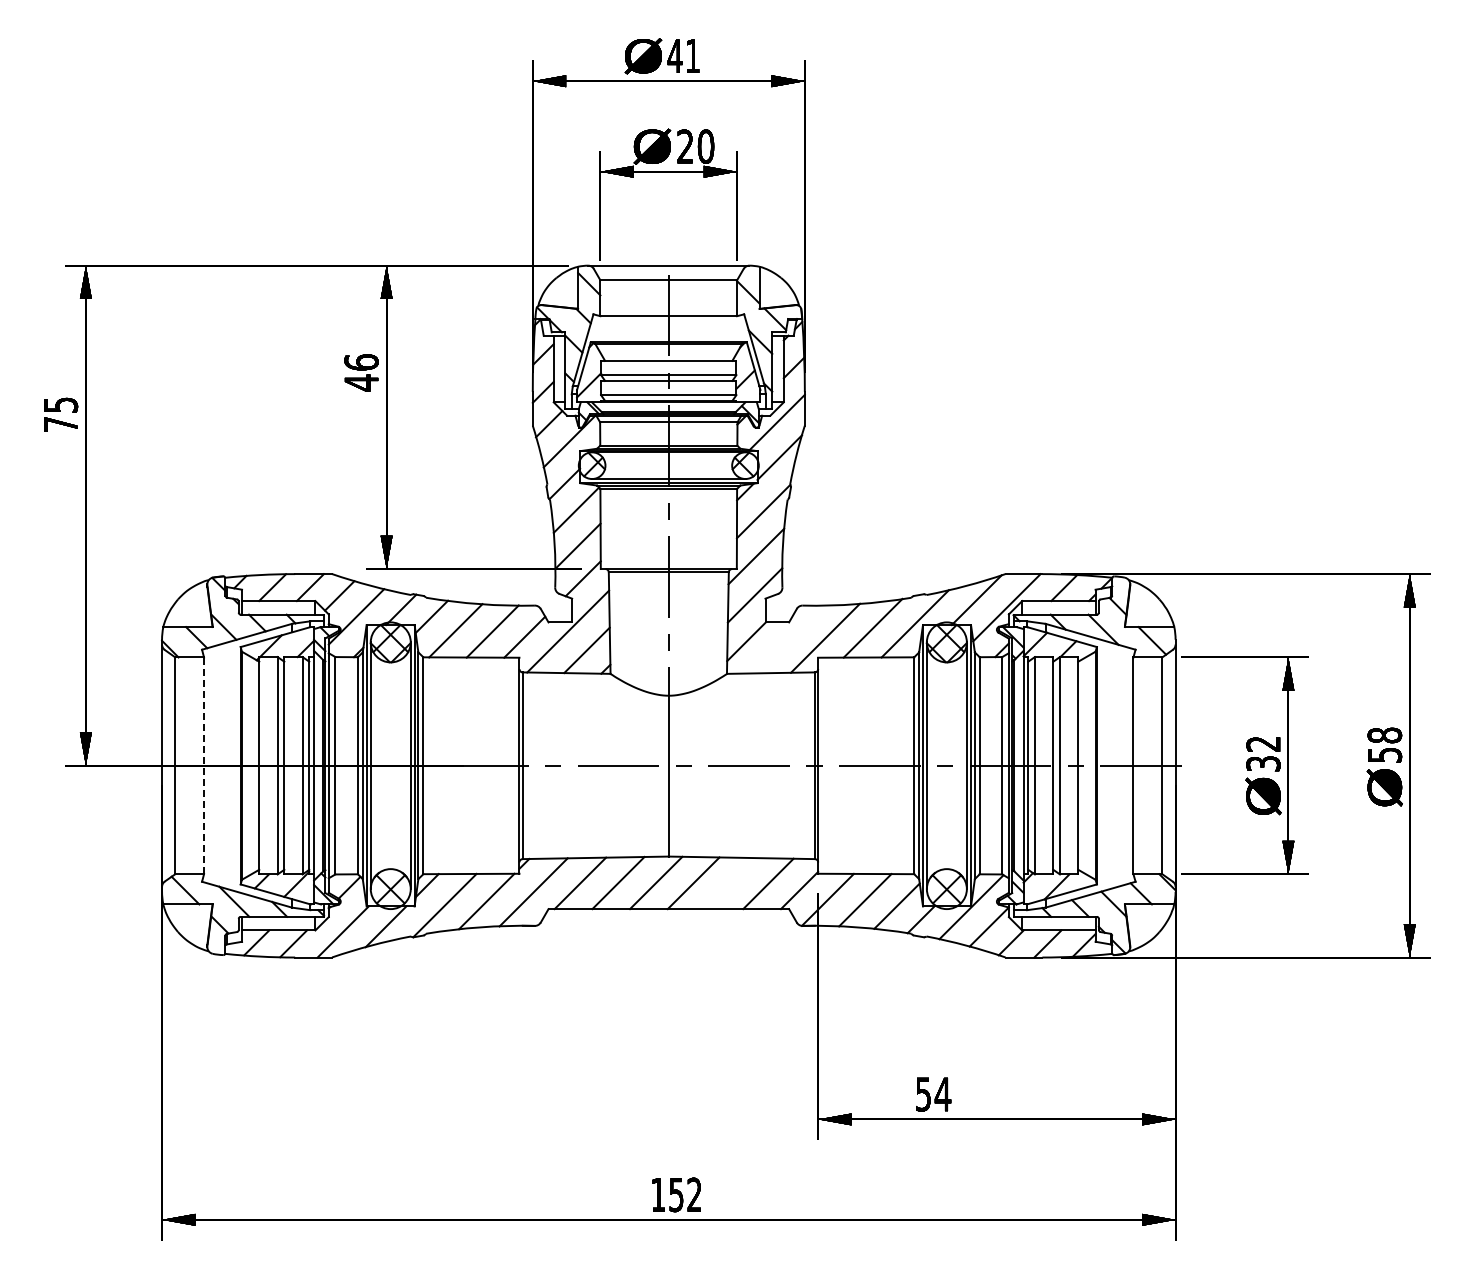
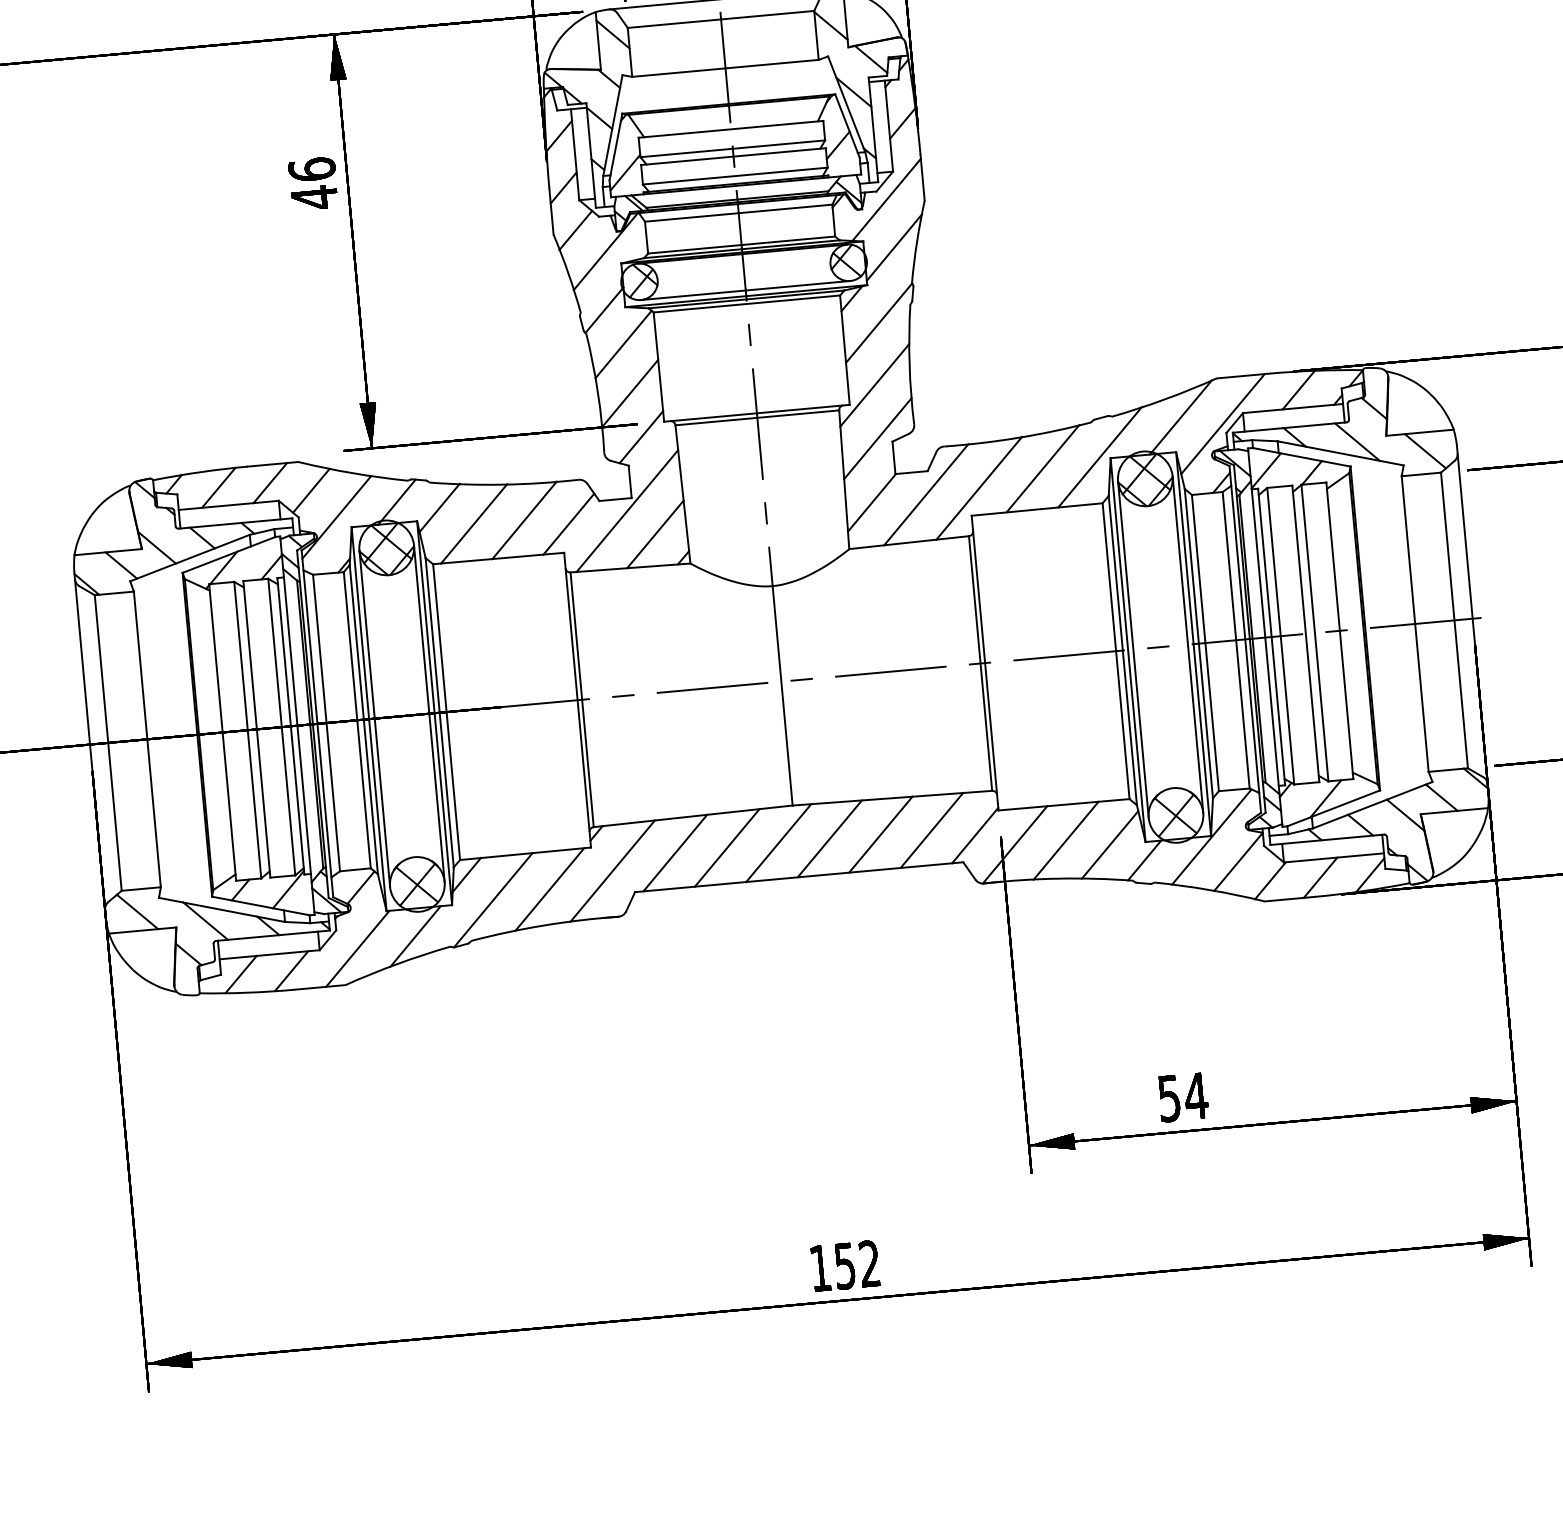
line: (786, 639) -> (926, 494), added
line: (204, 765) -> (147, 738), dashed -> solid
line: (730, 883) -> (880, 834), added

